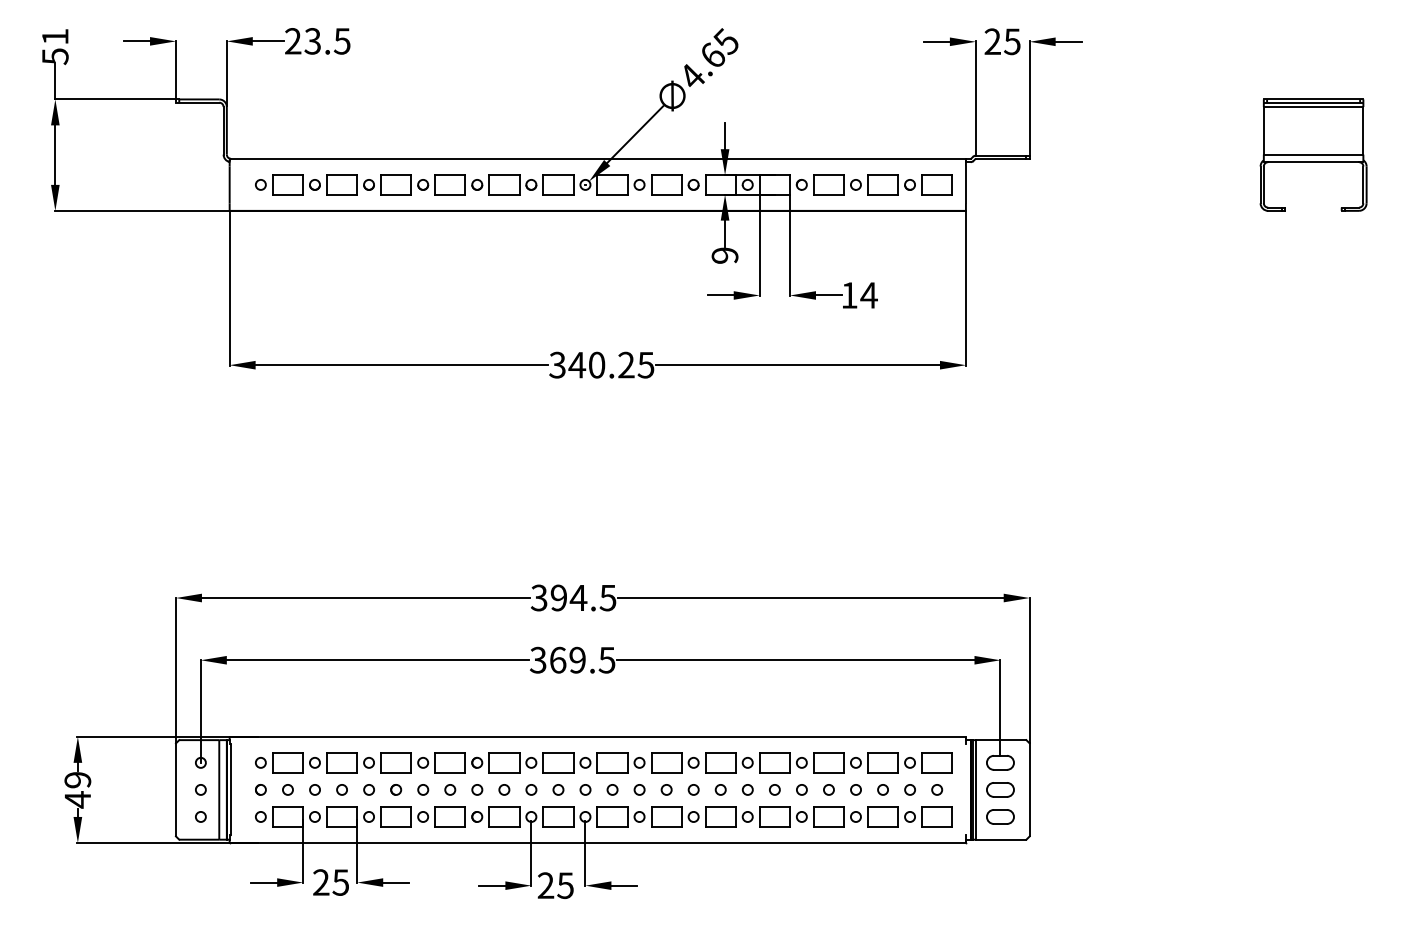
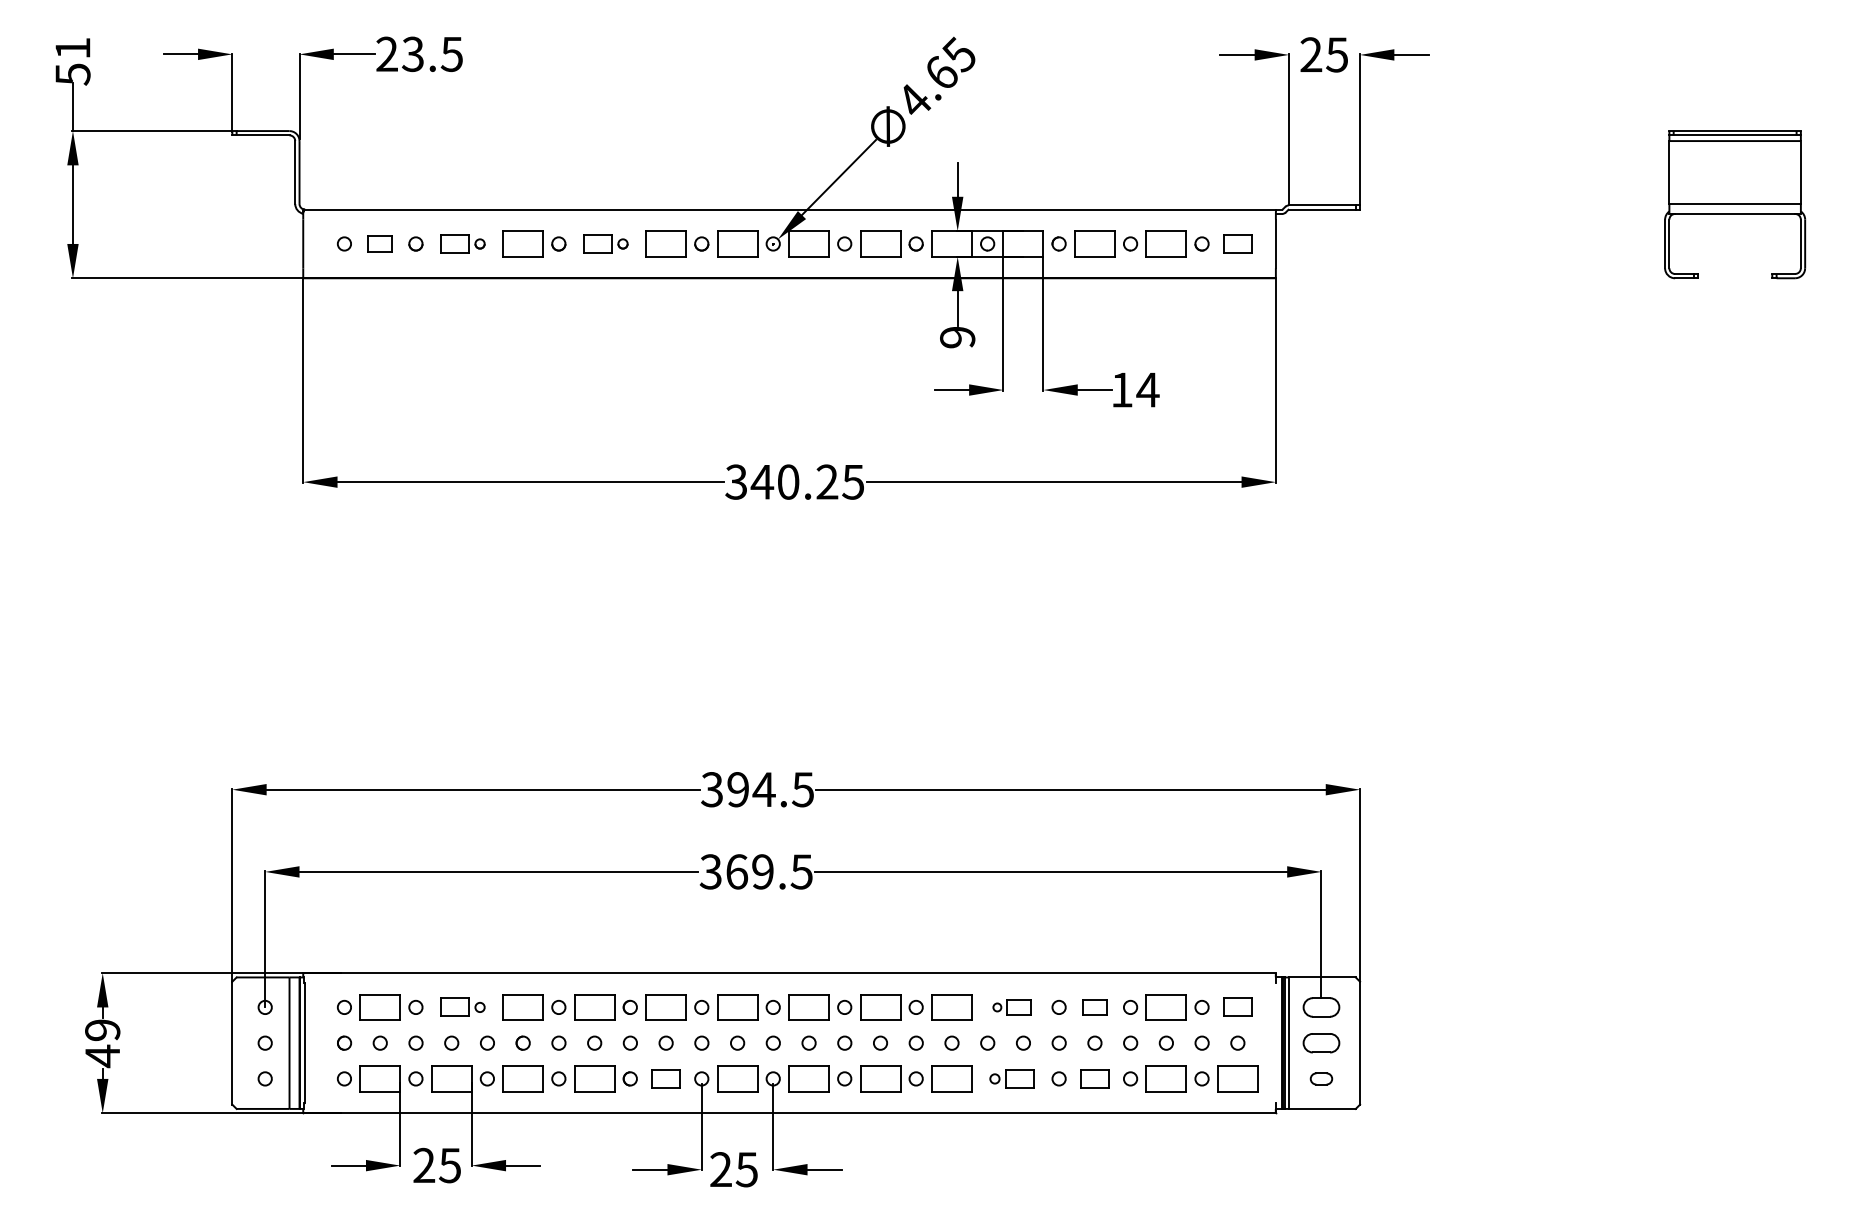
part: (287, 184) -> (379, 243), size x0.6
part: (350, 184) -> (462, 243), size x0.7
part: (458, 184) -> (605, 243), size x0.7
part: (936, 184) -> (1237, 243), size x0.7
part: (350, 762) -> (462, 1007), size x0.7
part: (765, 762) -> (1011, 1007), size x0.6
part: (828, 762) -> (1094, 1007), size x0.6
part: (936, 762) -> (1237, 1007), size x0.7
part: (503, 816) -> (665, 1078), size x0.7
part: (765, 816) -> (1011, 1078), size x0.7
part: (828, 816) -> (1094, 1078), size x0.7
part: (1000, 816) -> (1321, 1078), size x0.6

